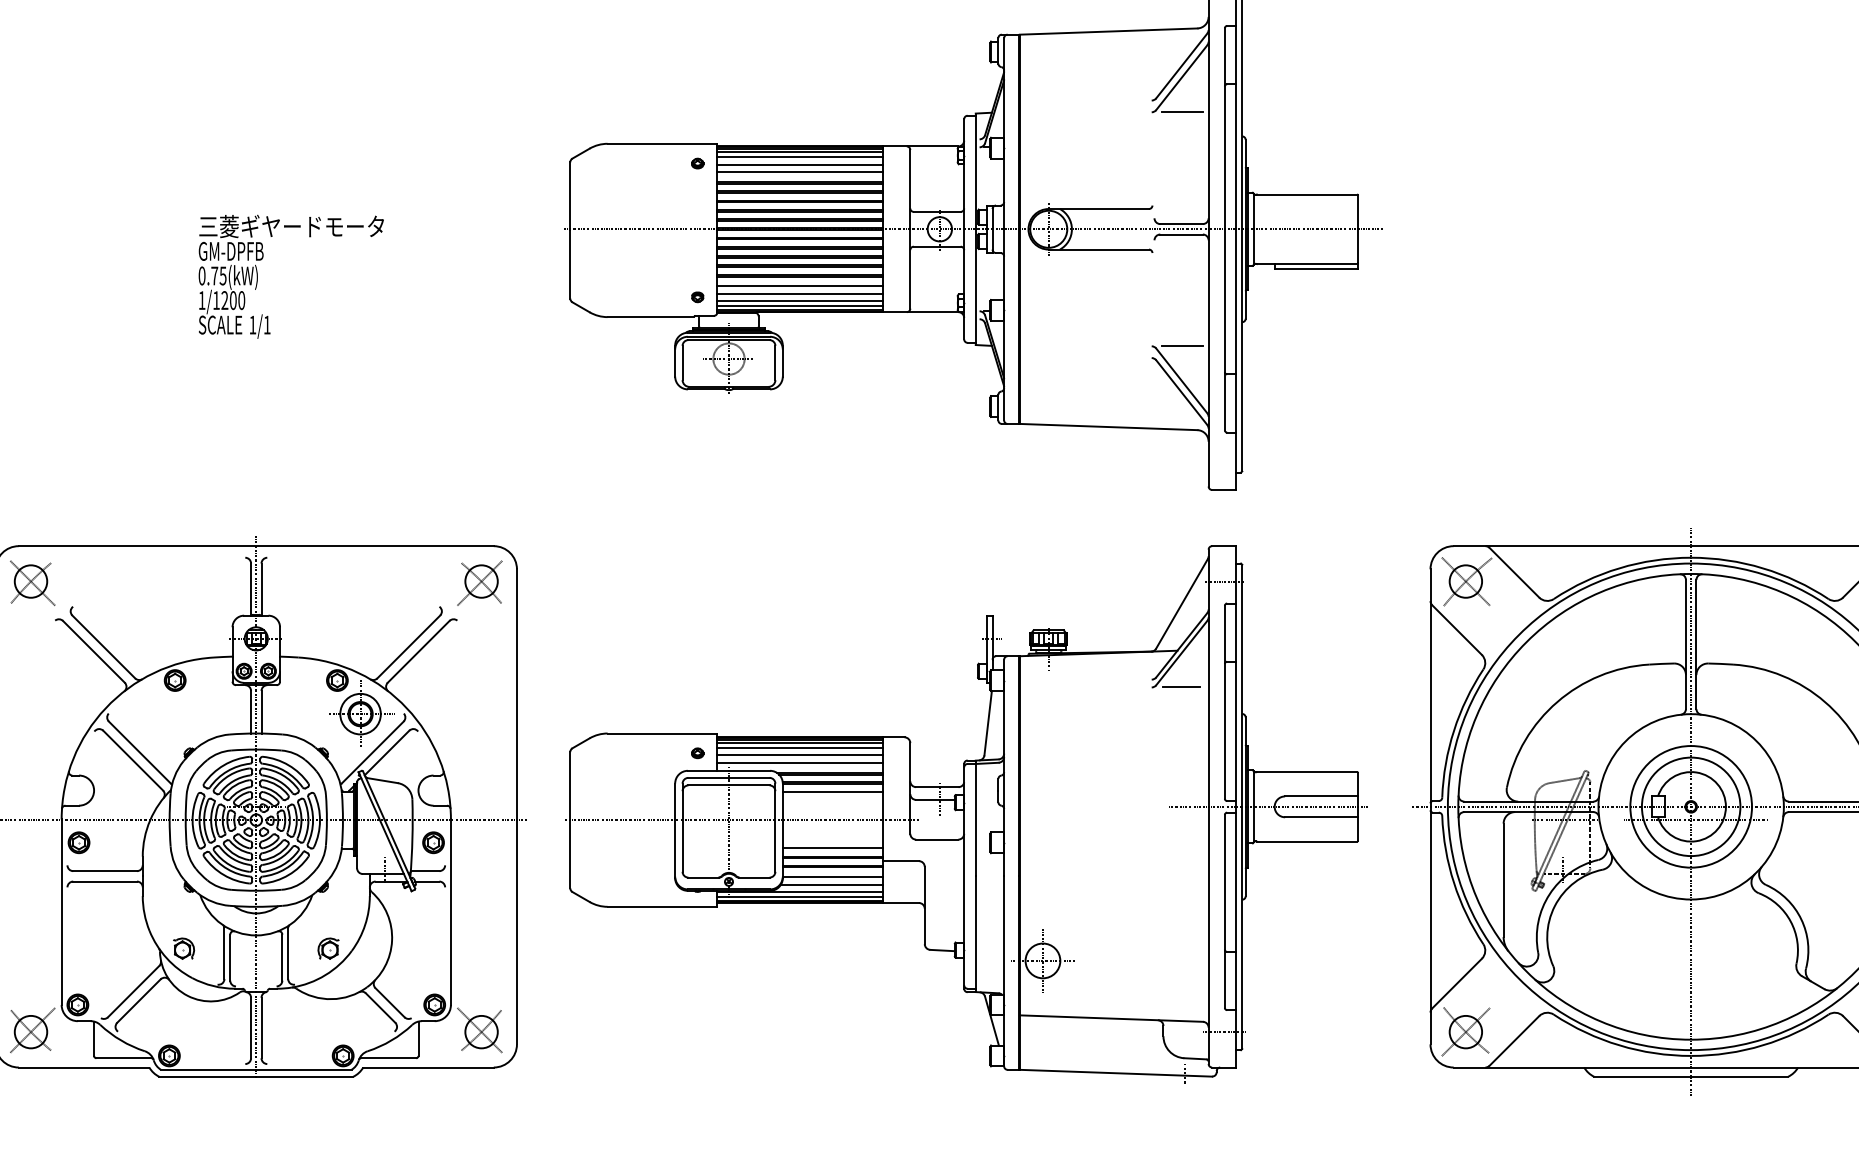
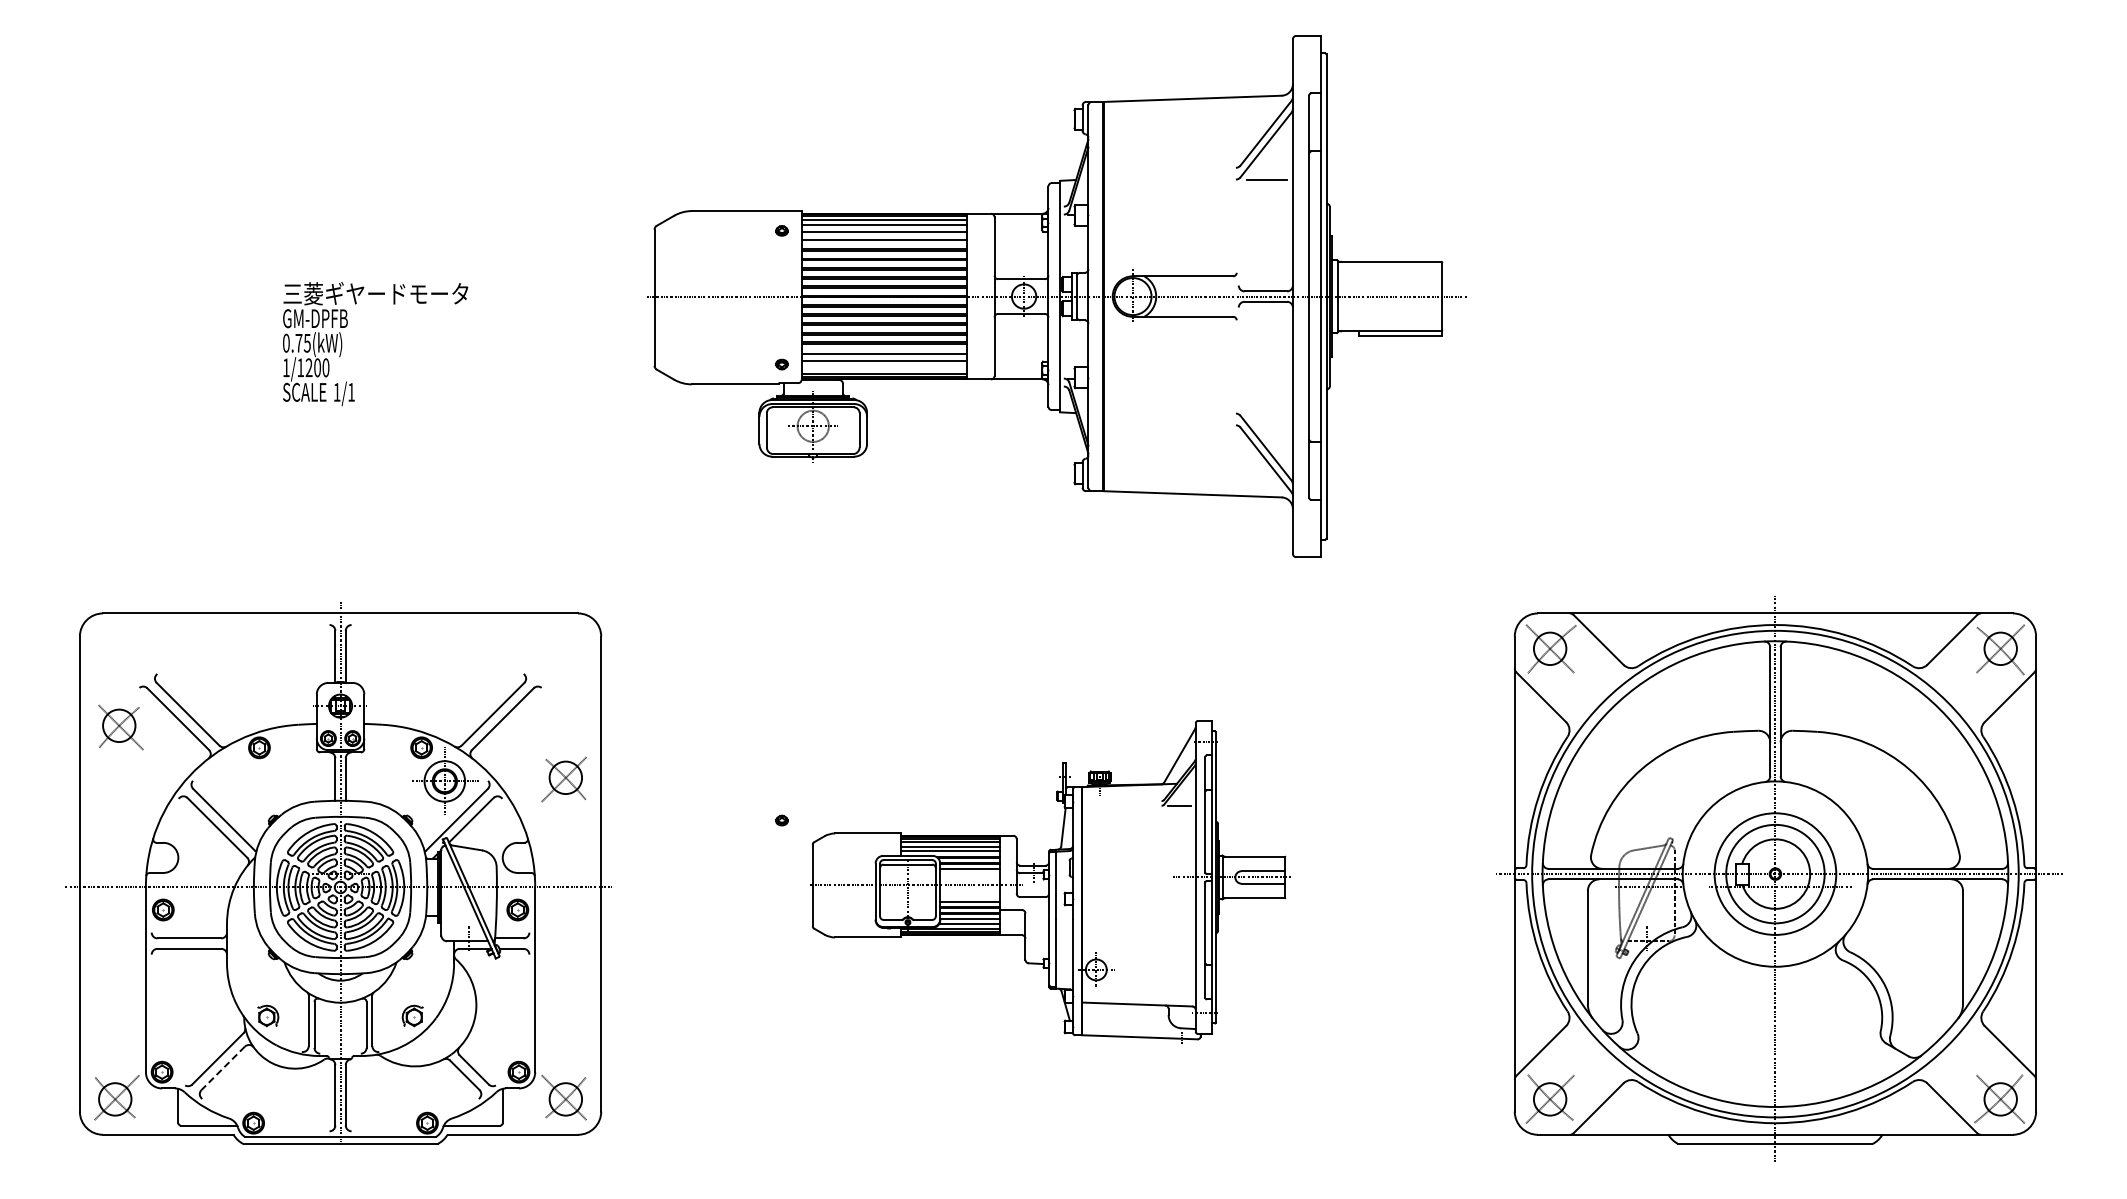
line: (800, 301) -> (884, 368), removed
line: (1182, 346) -> (1266, 413), removed
part: (32, 583) -> (120, 727), moved
part: (479, 583) -> (563, 779), moved
part: (965, 815) -> (1049, 882), size x0.6
line: (139, 1001) -> (223, 1068), solid -> dashed

